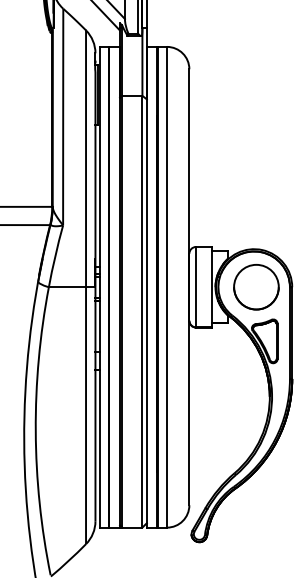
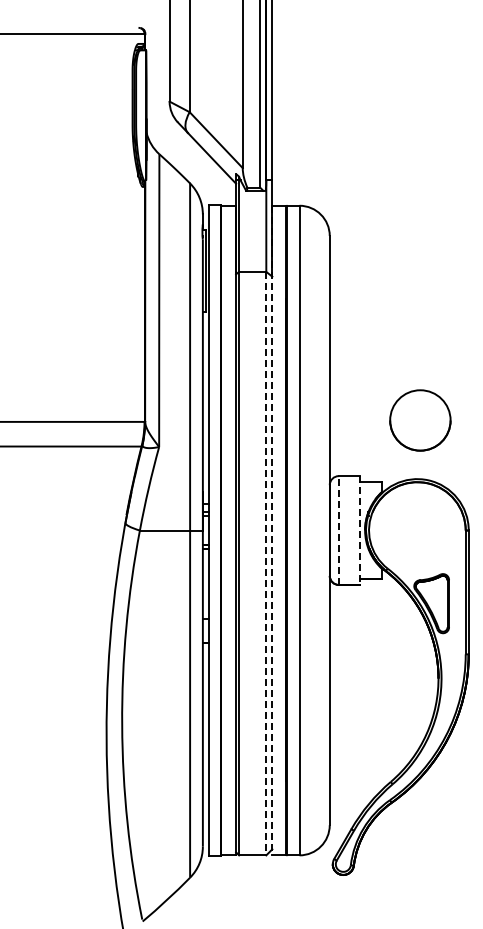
line: (146, 287) -> (272, 530), solid -> dashed
line: (195, 287) -> (338, 530), solid -> dashed
line: (211, 287) -> (359, 531), solid -> dashed
circle: (256, 287) -> (420, 420), moved
line: (142, 311) -> (266, 563), solid -> dashed

